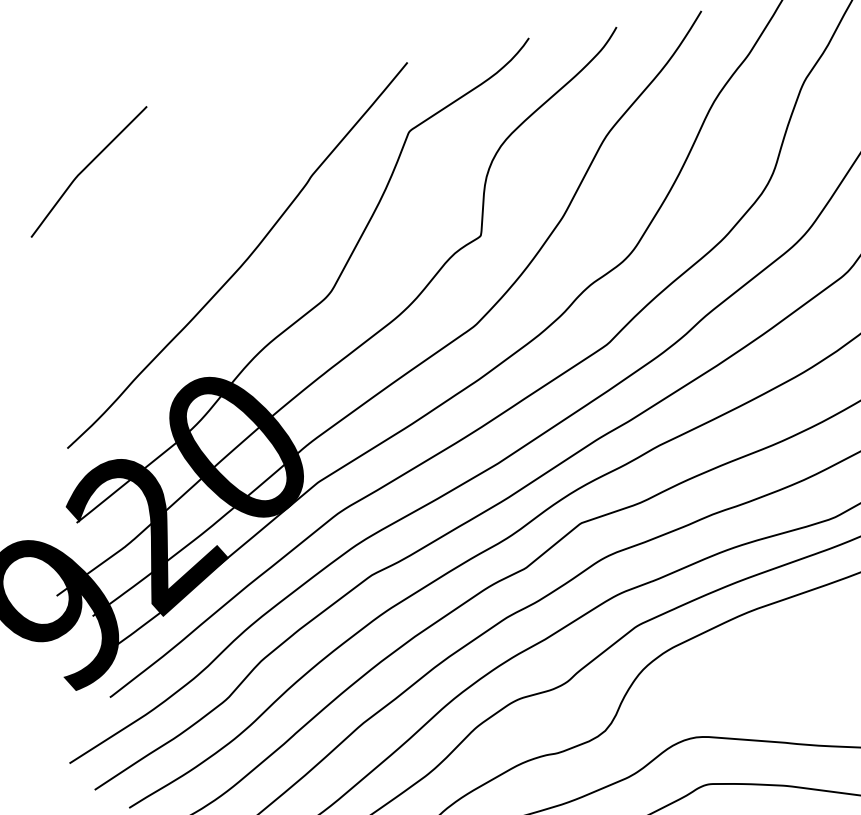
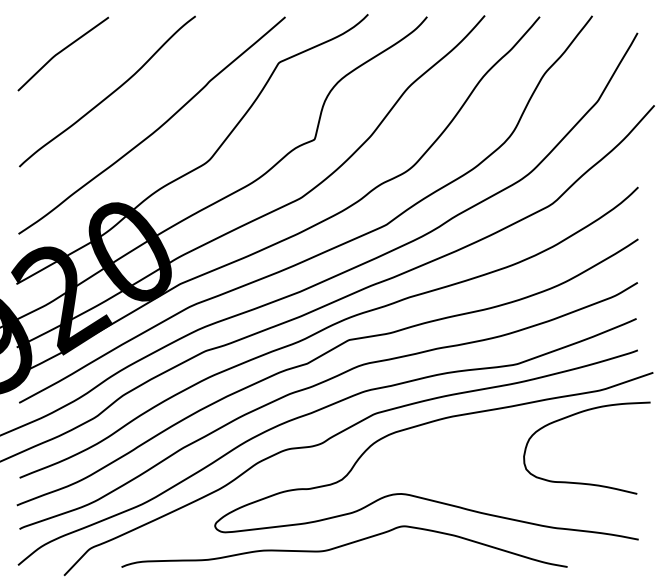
curve: (168, 218) -> (110, 93), added

